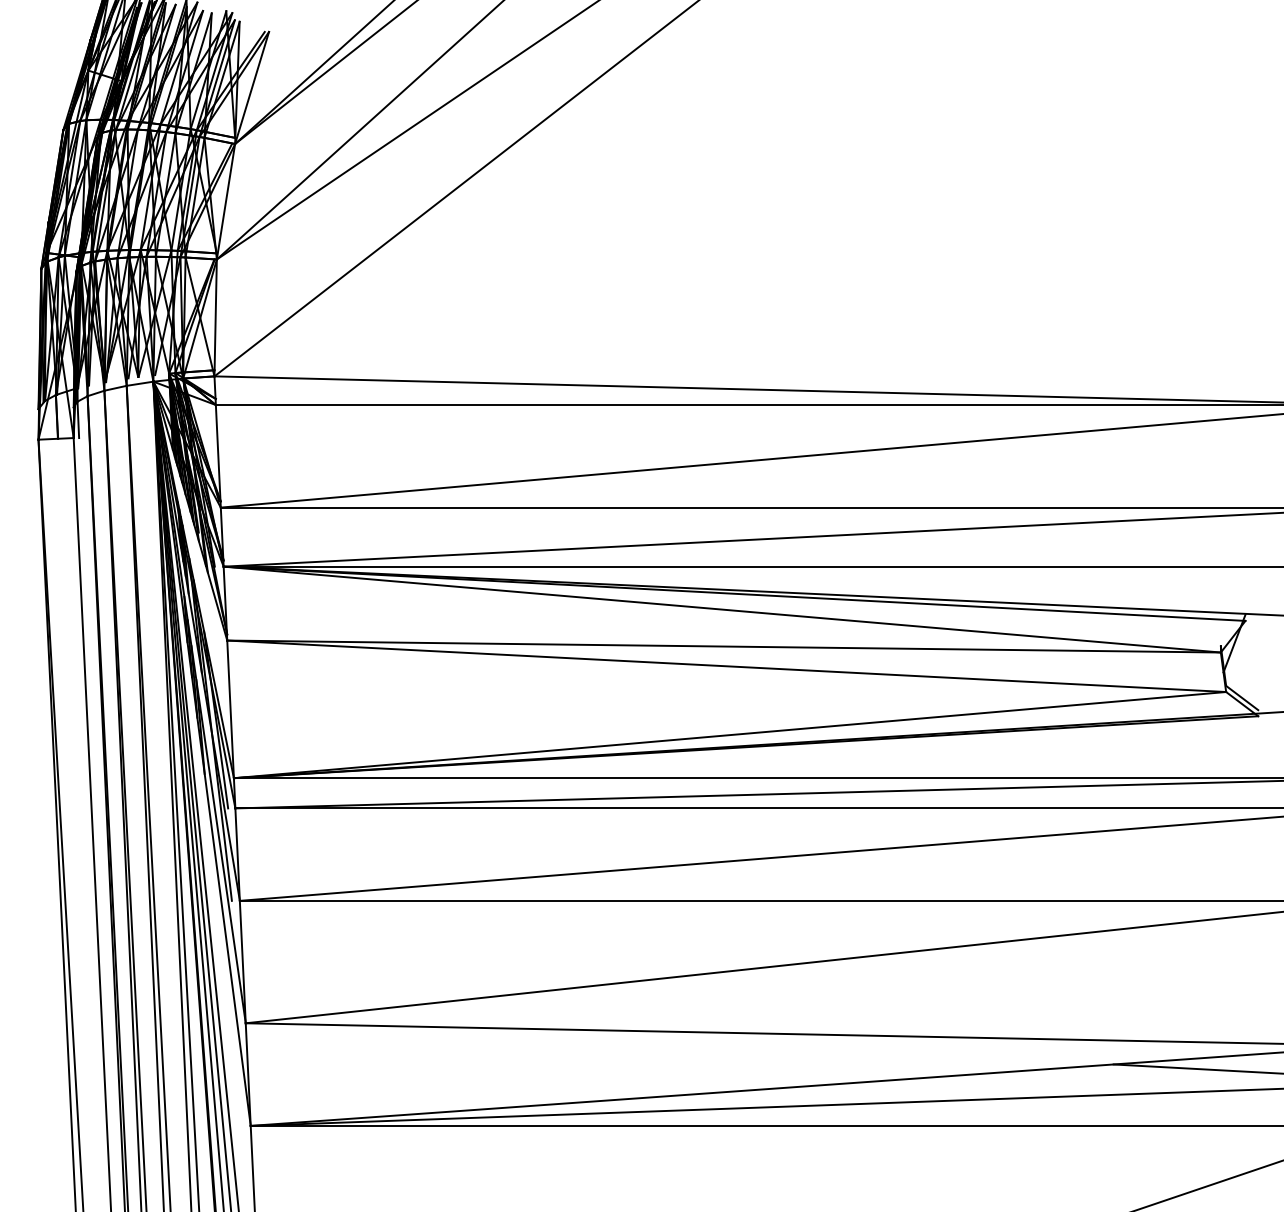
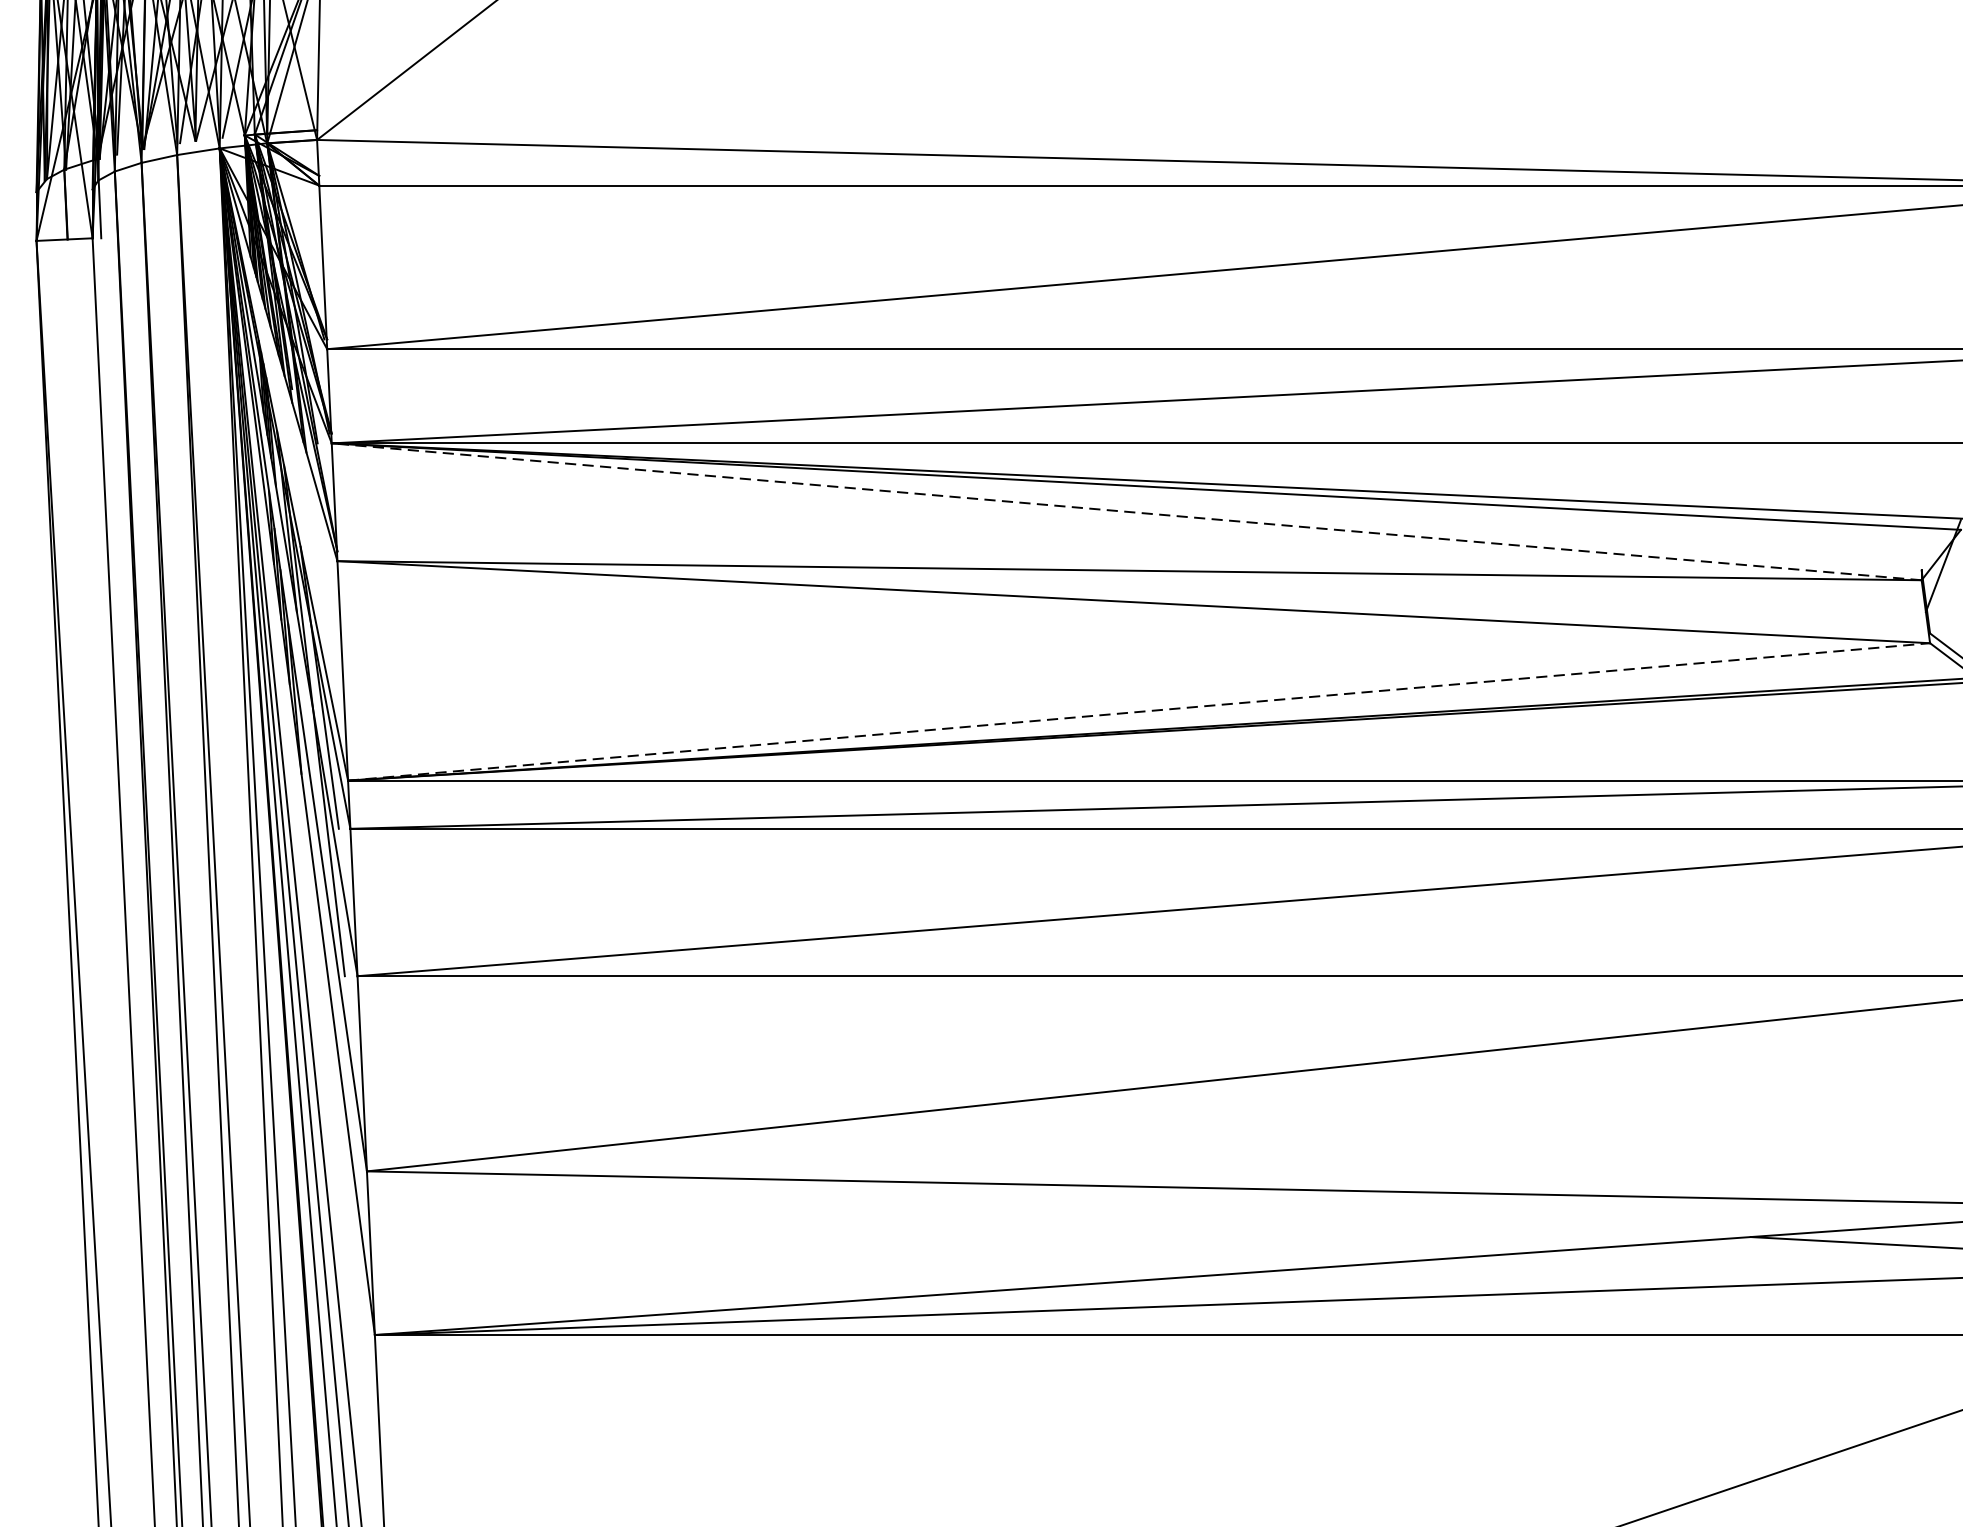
line: (721, 609) -> (1125, 511), solid -> dashed
line: (730, 735) -> (1139, 712), solid -> dashed

